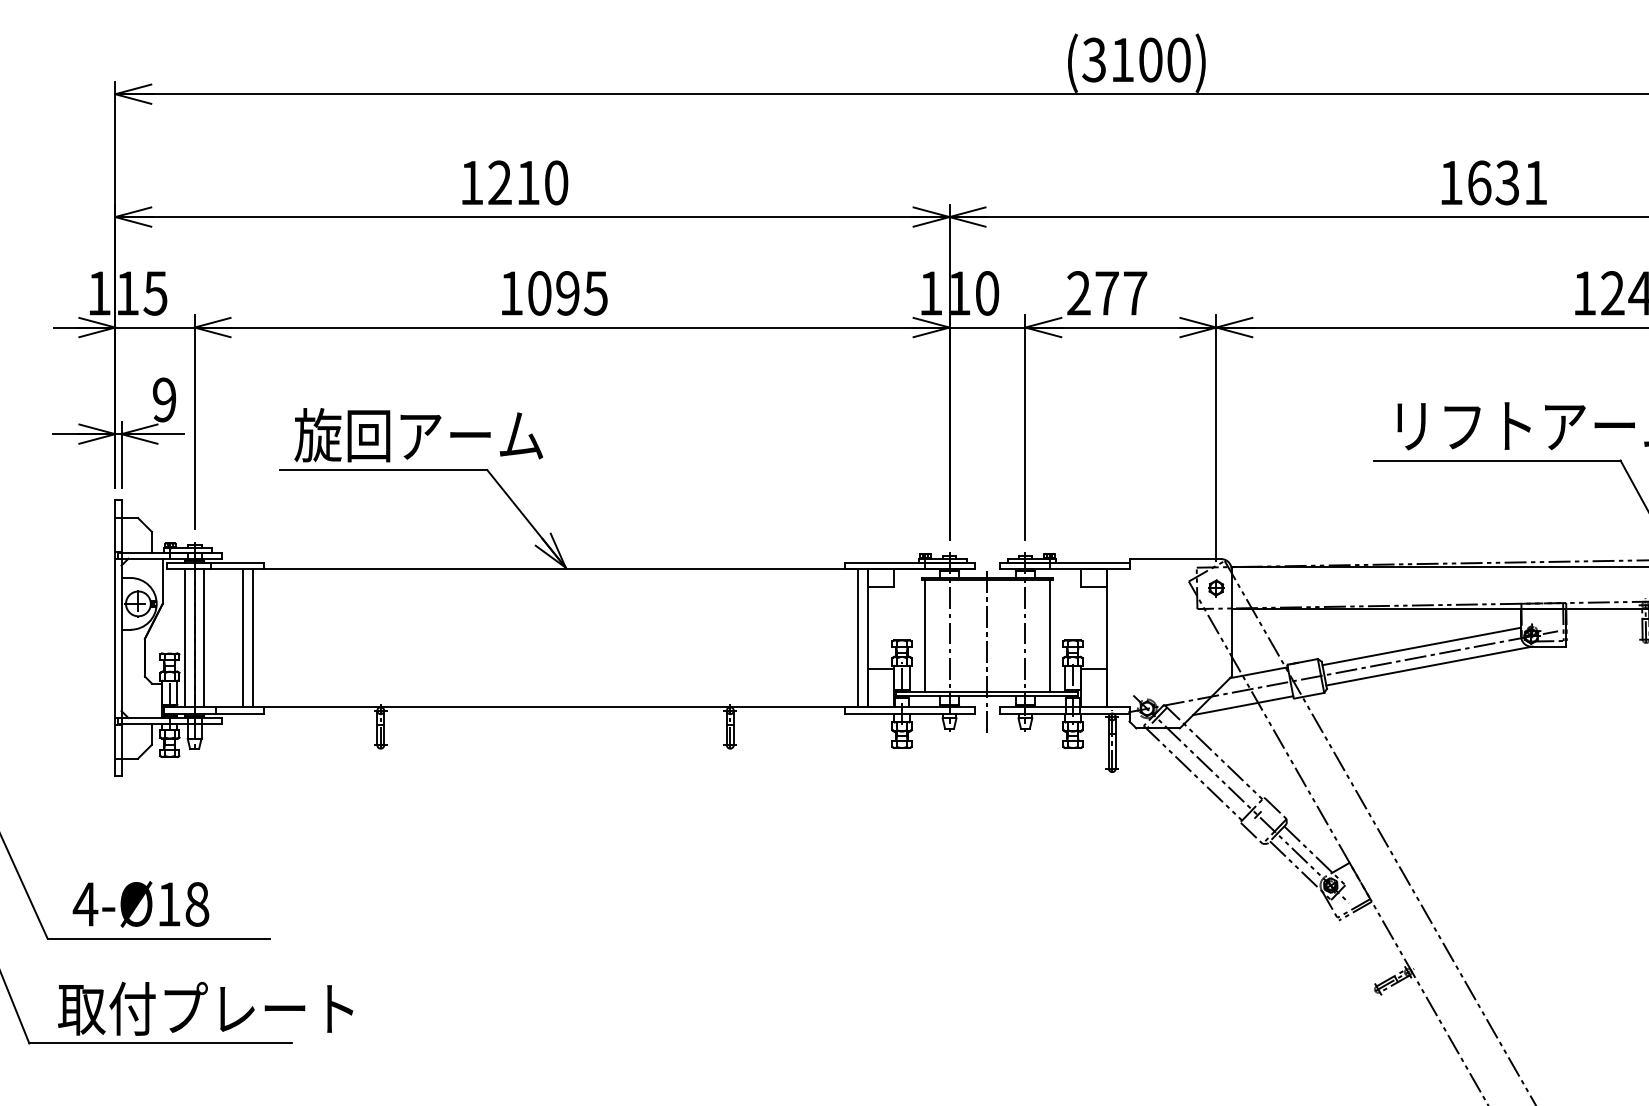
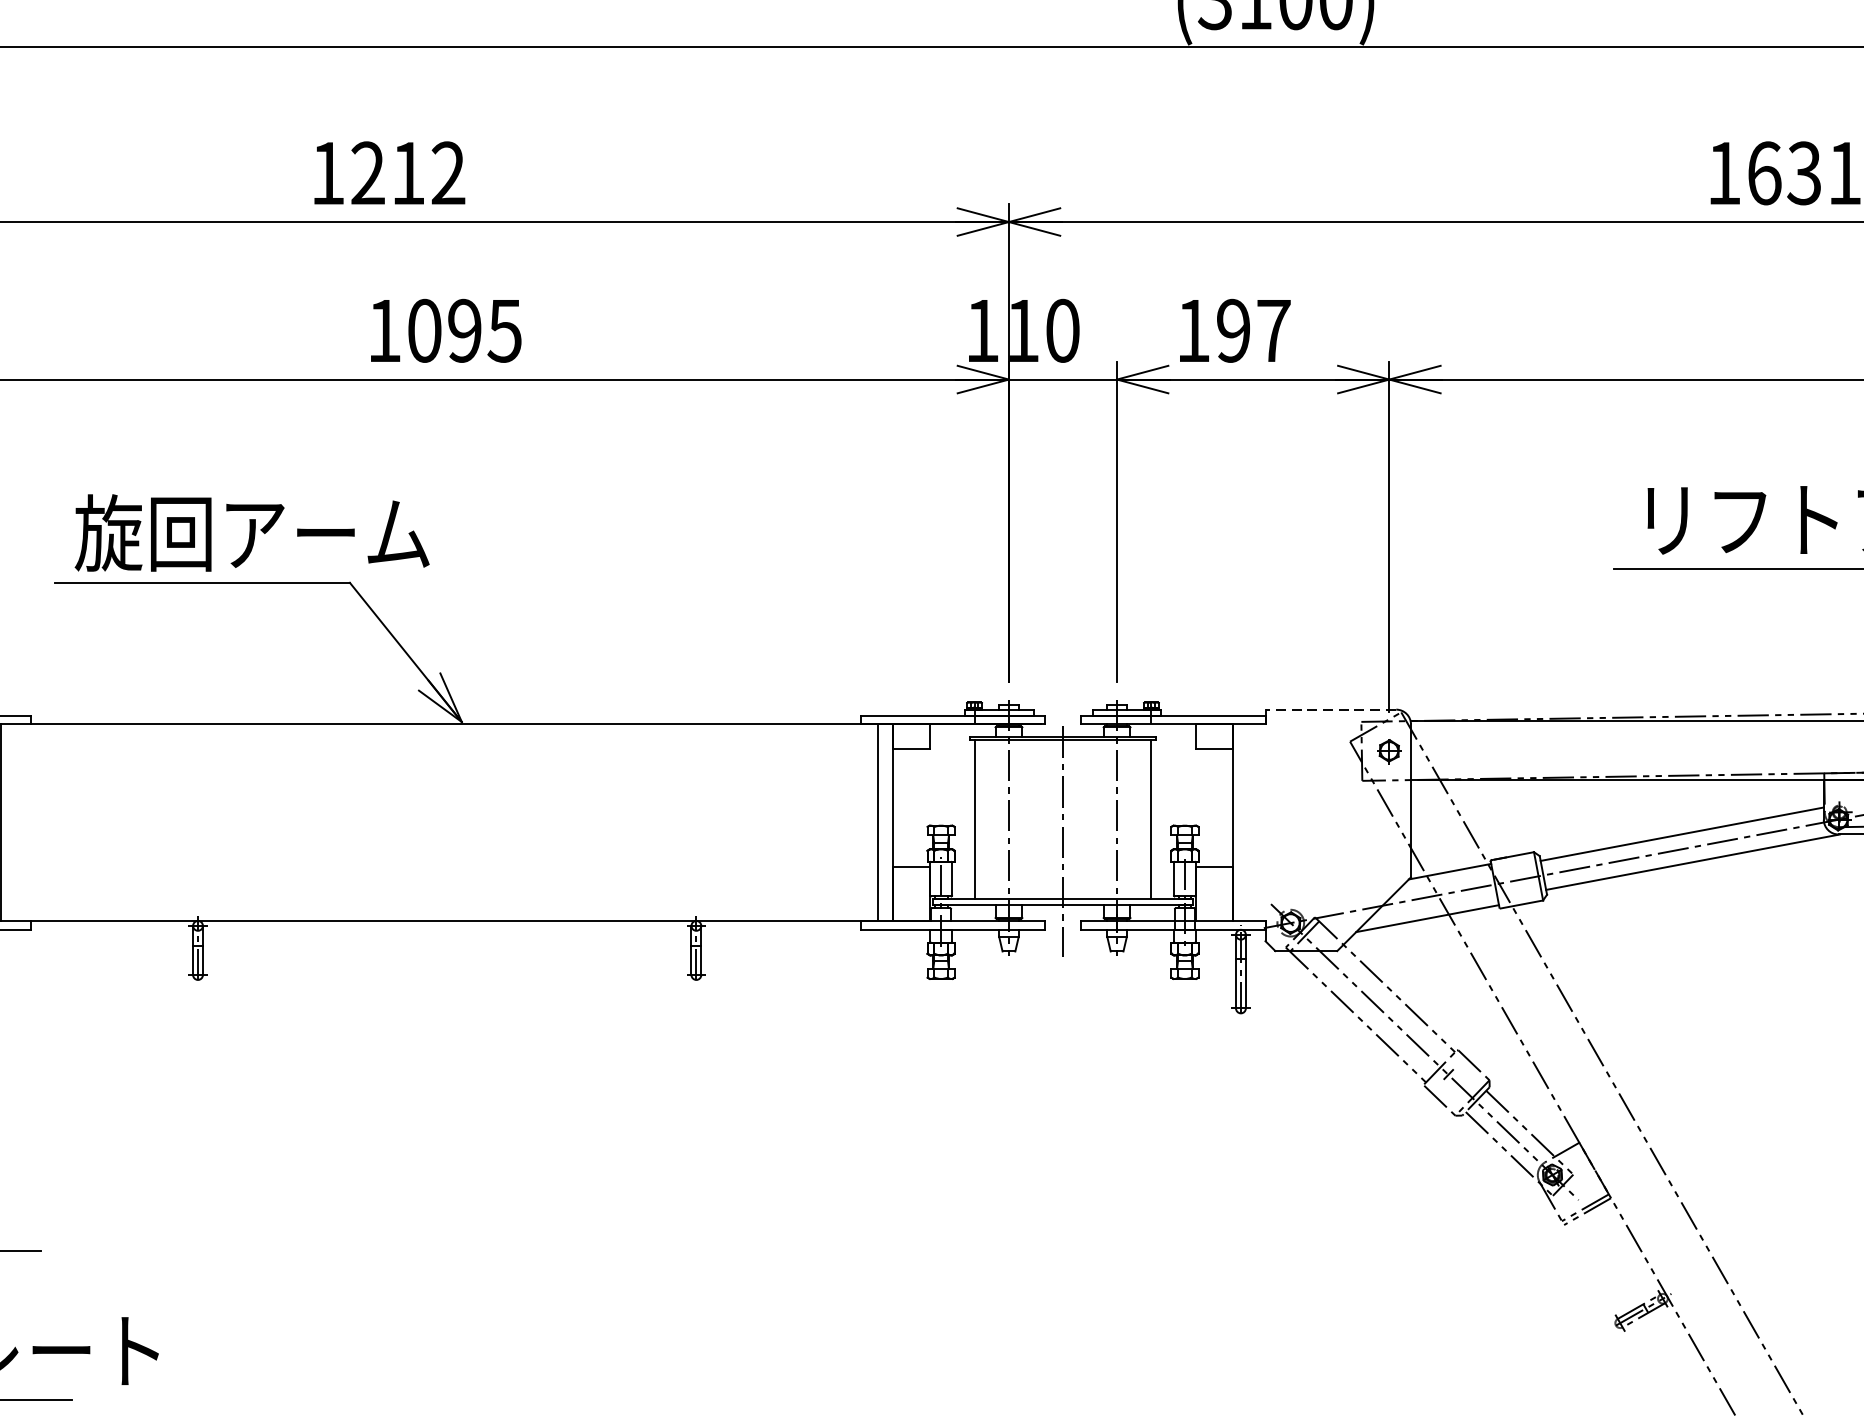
text: (556, 182) -> (448, 172), 1210 -> 1212
text: (1092, 293) -> (1212, 331), 277 -> 197
line: (1175, 559) -> (1331, 710), solid -> dashed
line: (253, 638) -> (16, 822), removed

